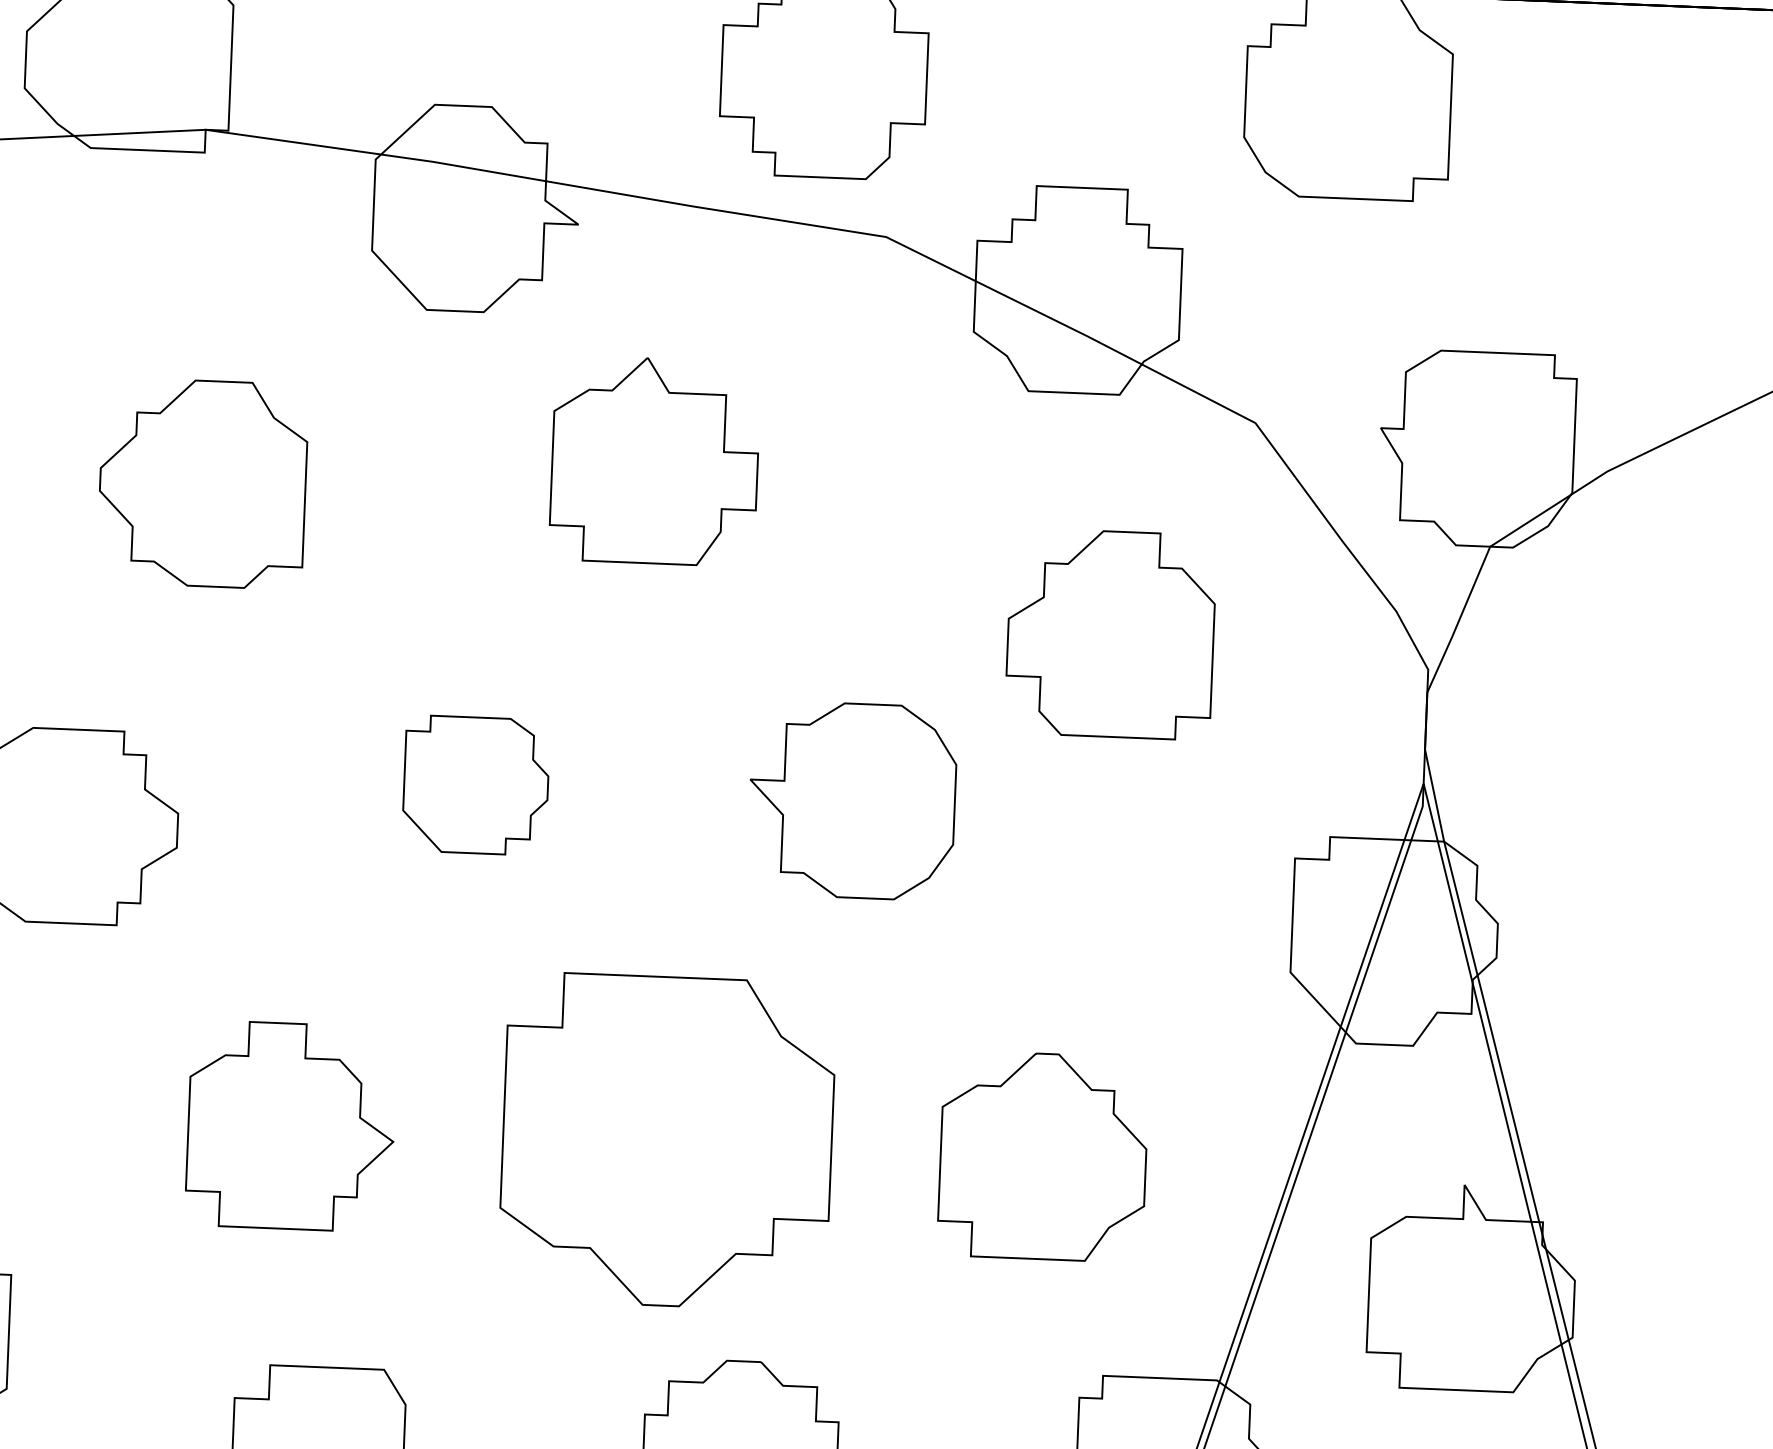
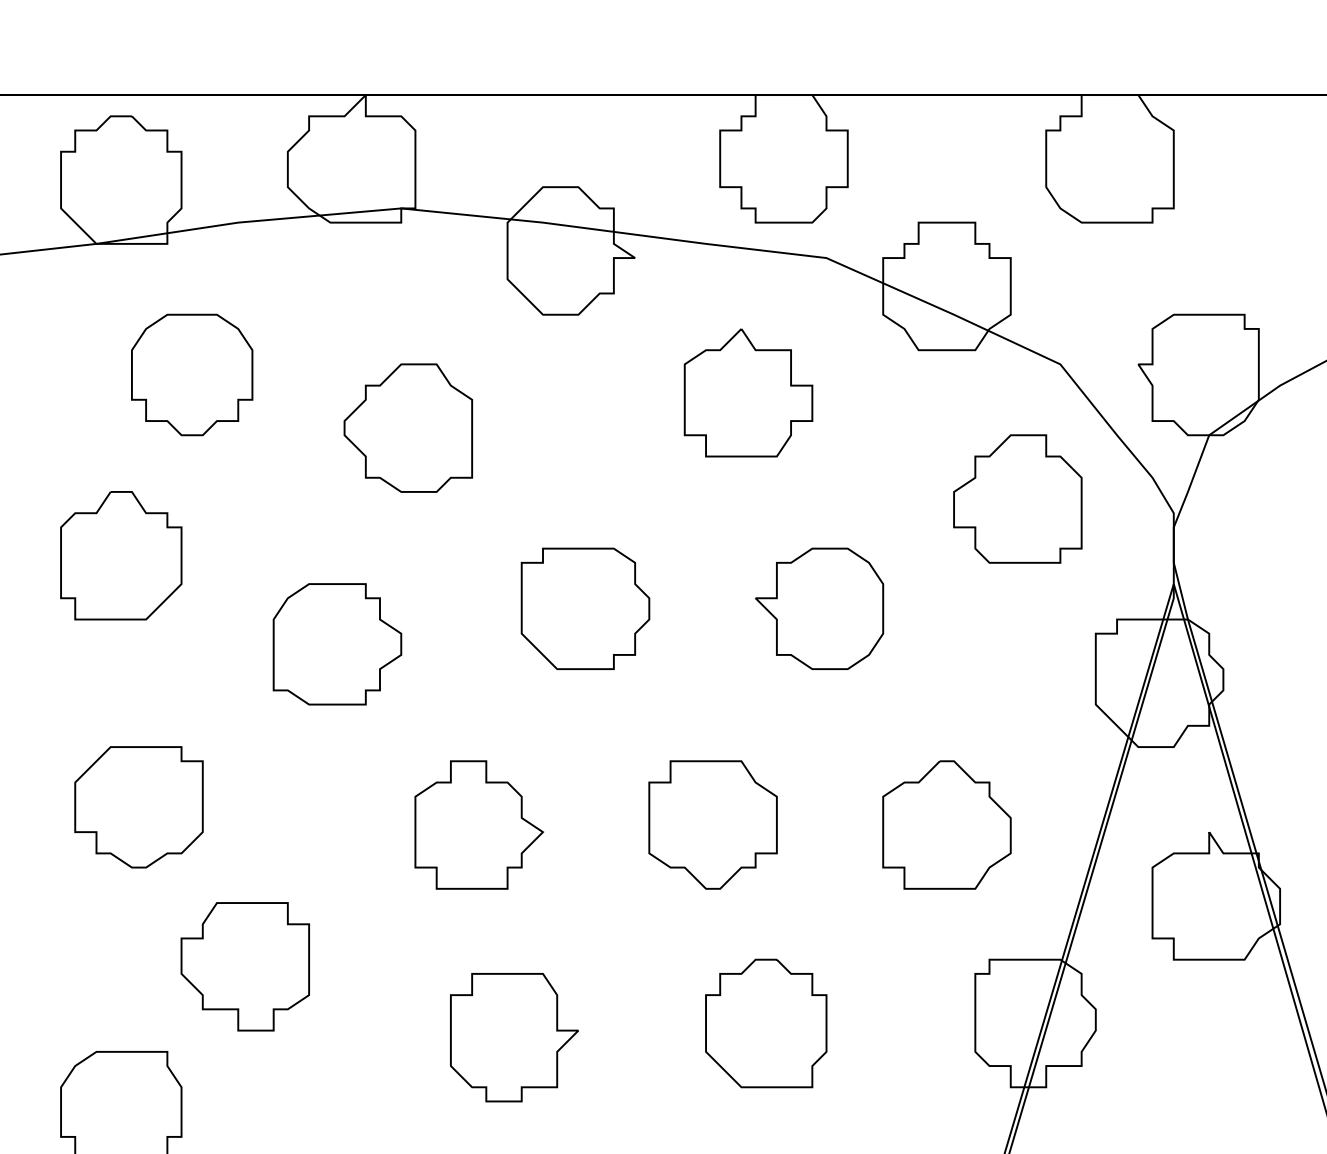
part: (655, 460) -> (748, 392), moved
part: (1110, 633) -> (1017, 498), moved
part: (476, 785) -> (585, 608), size x1.43
part: (666, 1140) -> (712, 824), size x0.62

